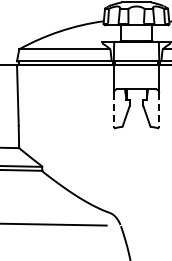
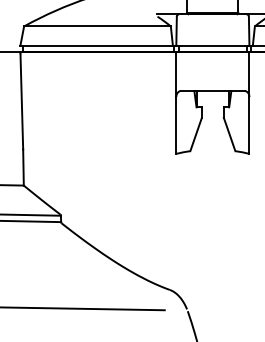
line: (113, 110) -> (175, 124), dashed -> solid
line: (159, 110) -> (249, 124), dashed -> solid

